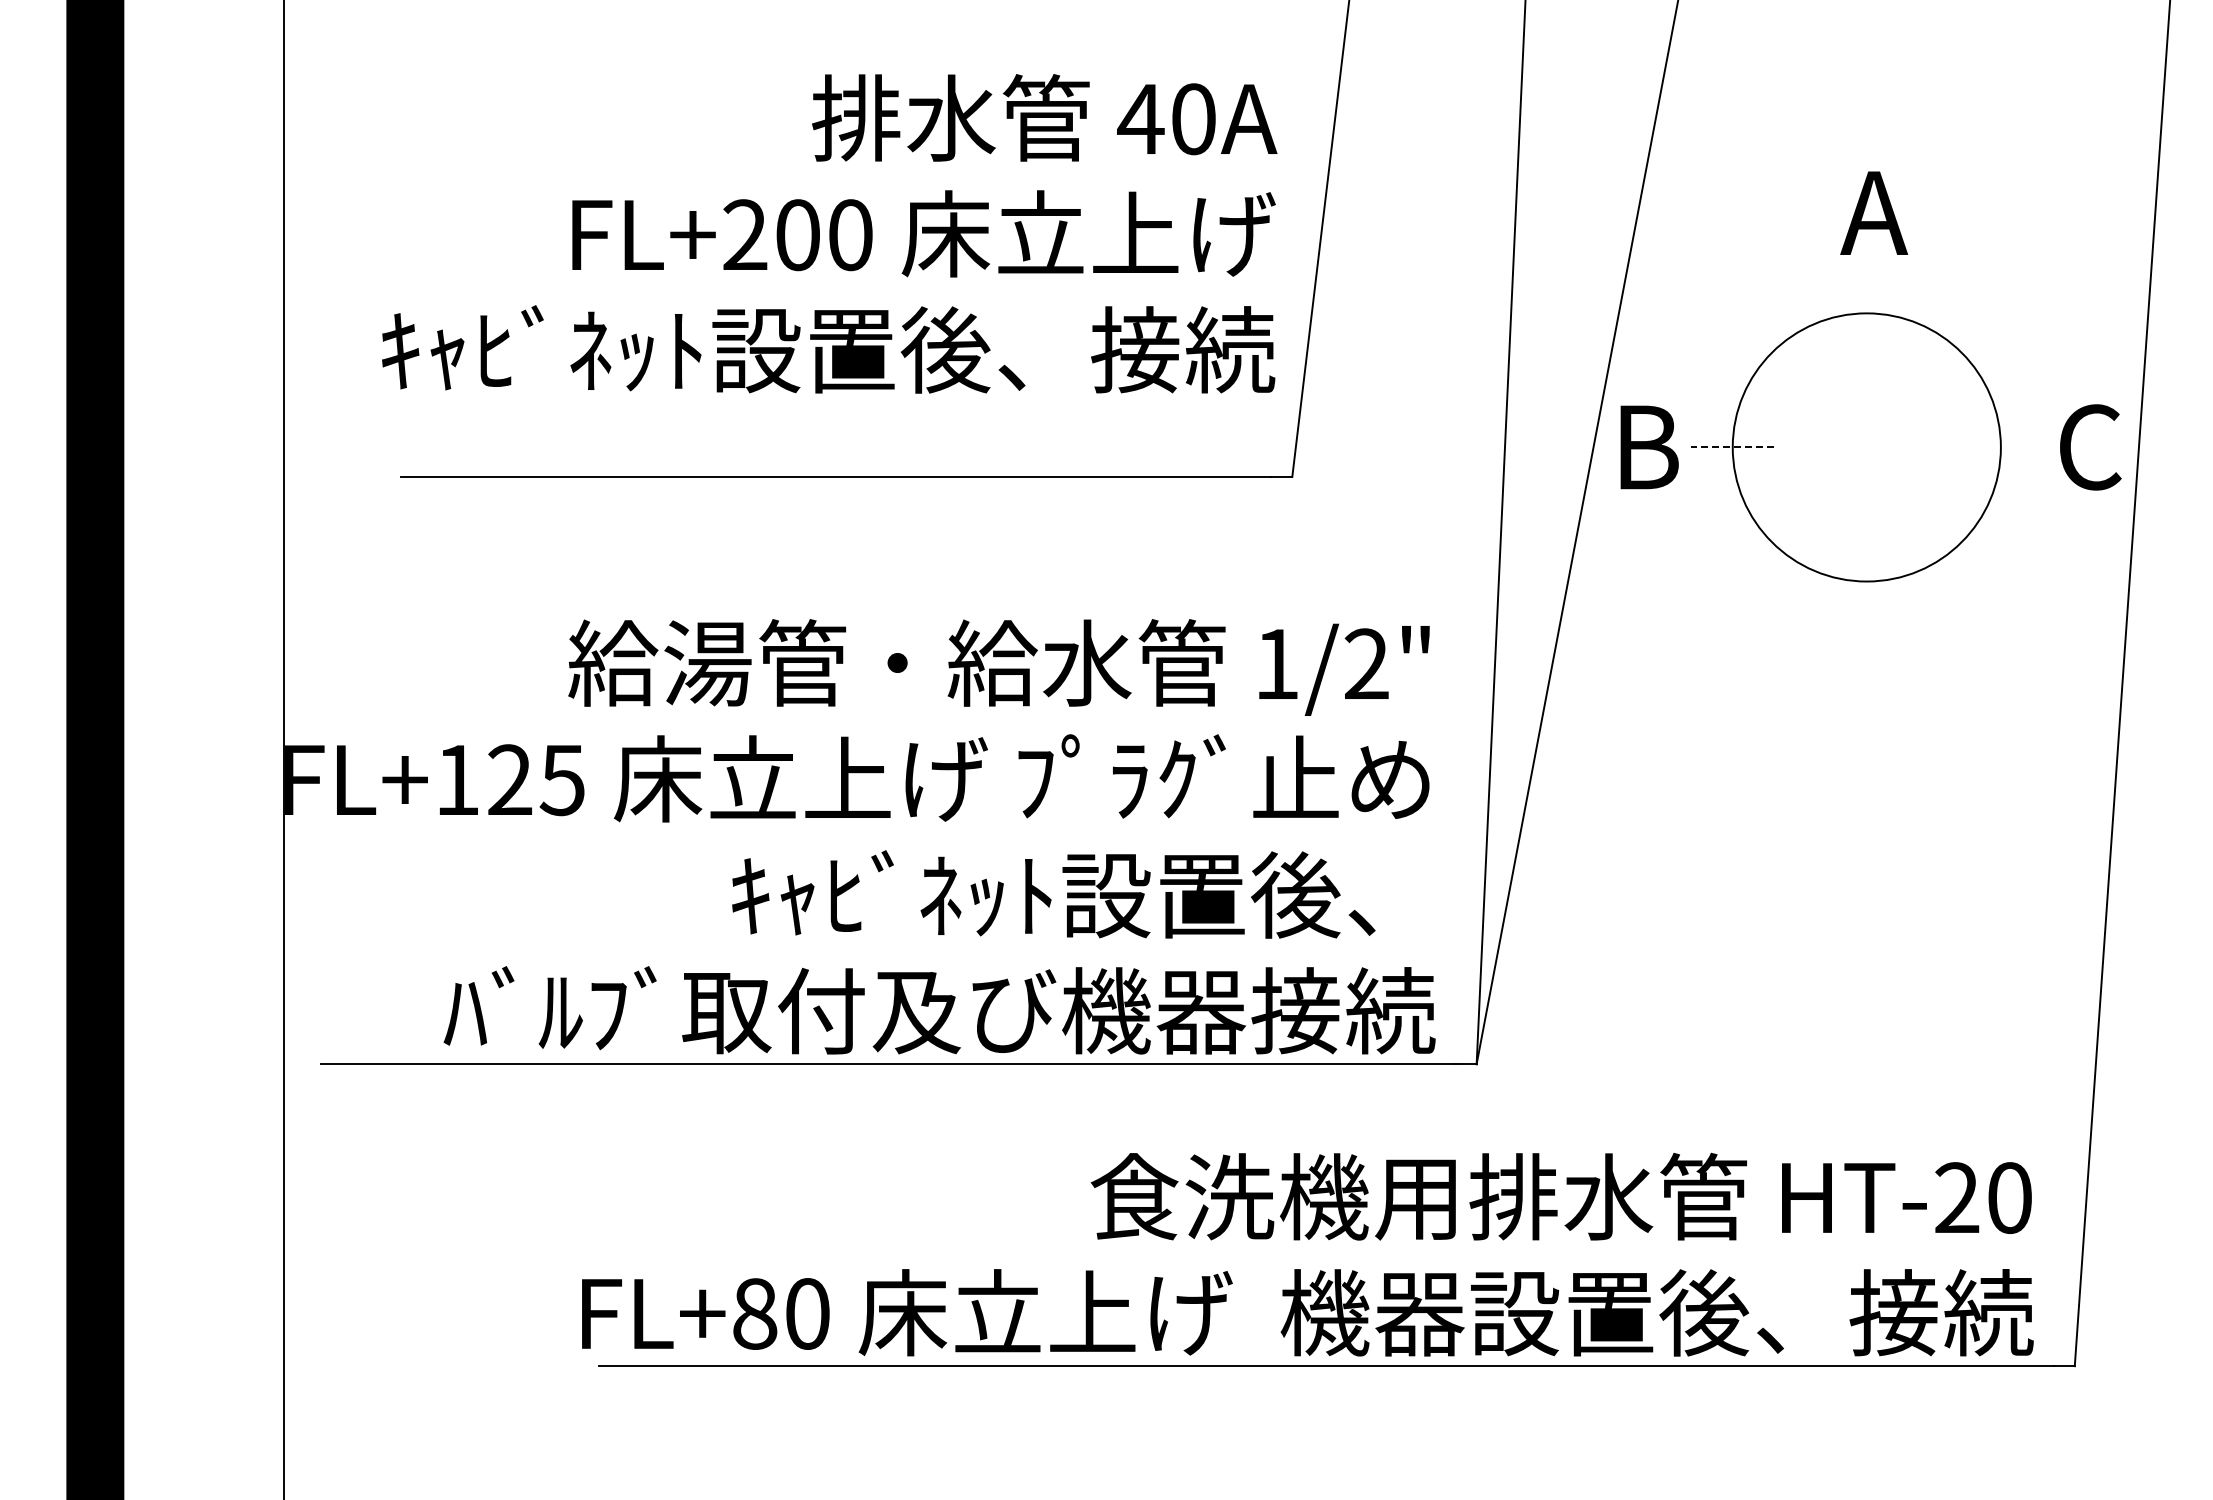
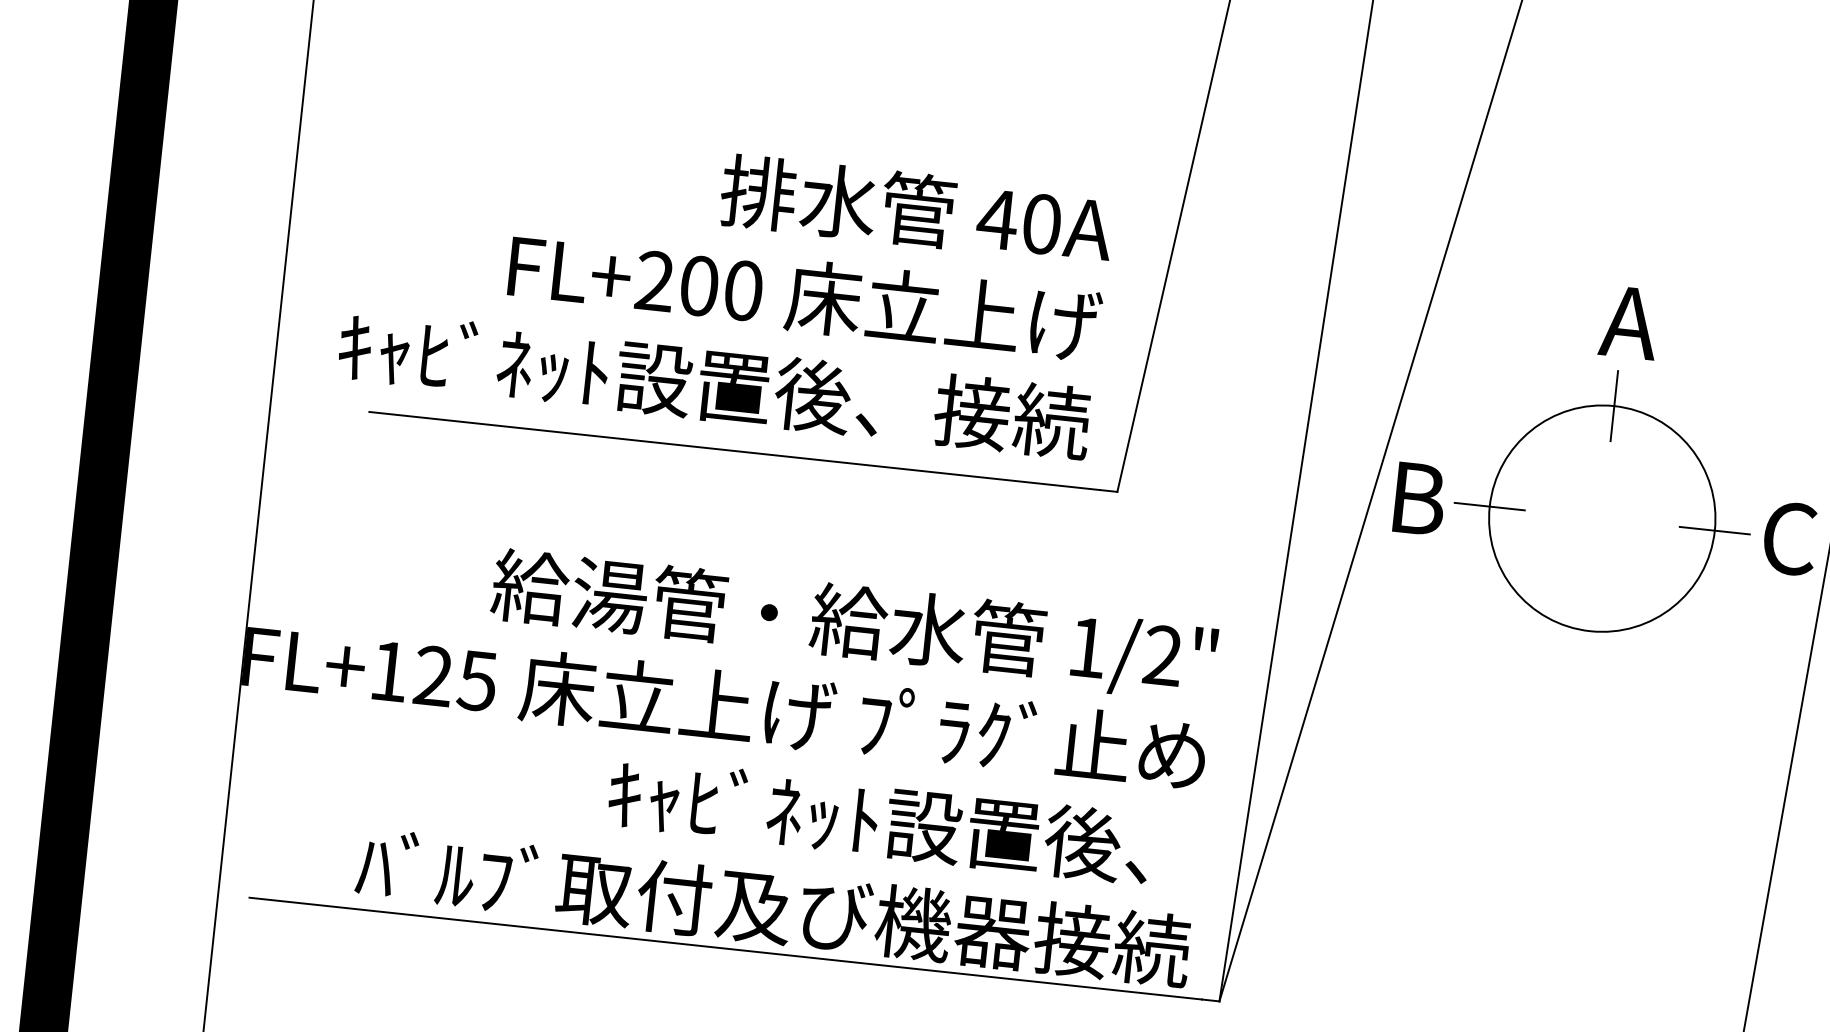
text: (829, 233) -> (725, 287), moved
line: (1866, 313) -> (1614, 406), added
line: (1732, 447) -> (1489, 506), dashed -> solid
line: (2000, 447) -> (1714, 530), added

